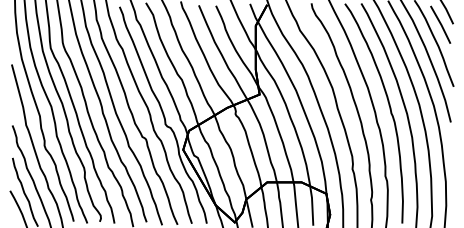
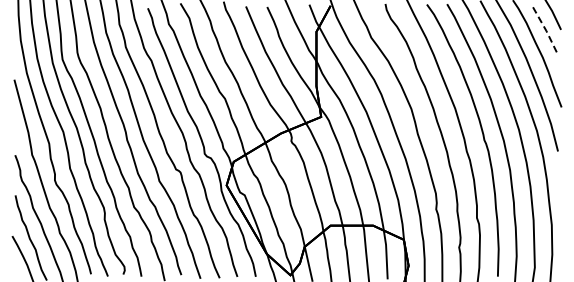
line: (441, 25) -> (546, 31), solid -> dashed

